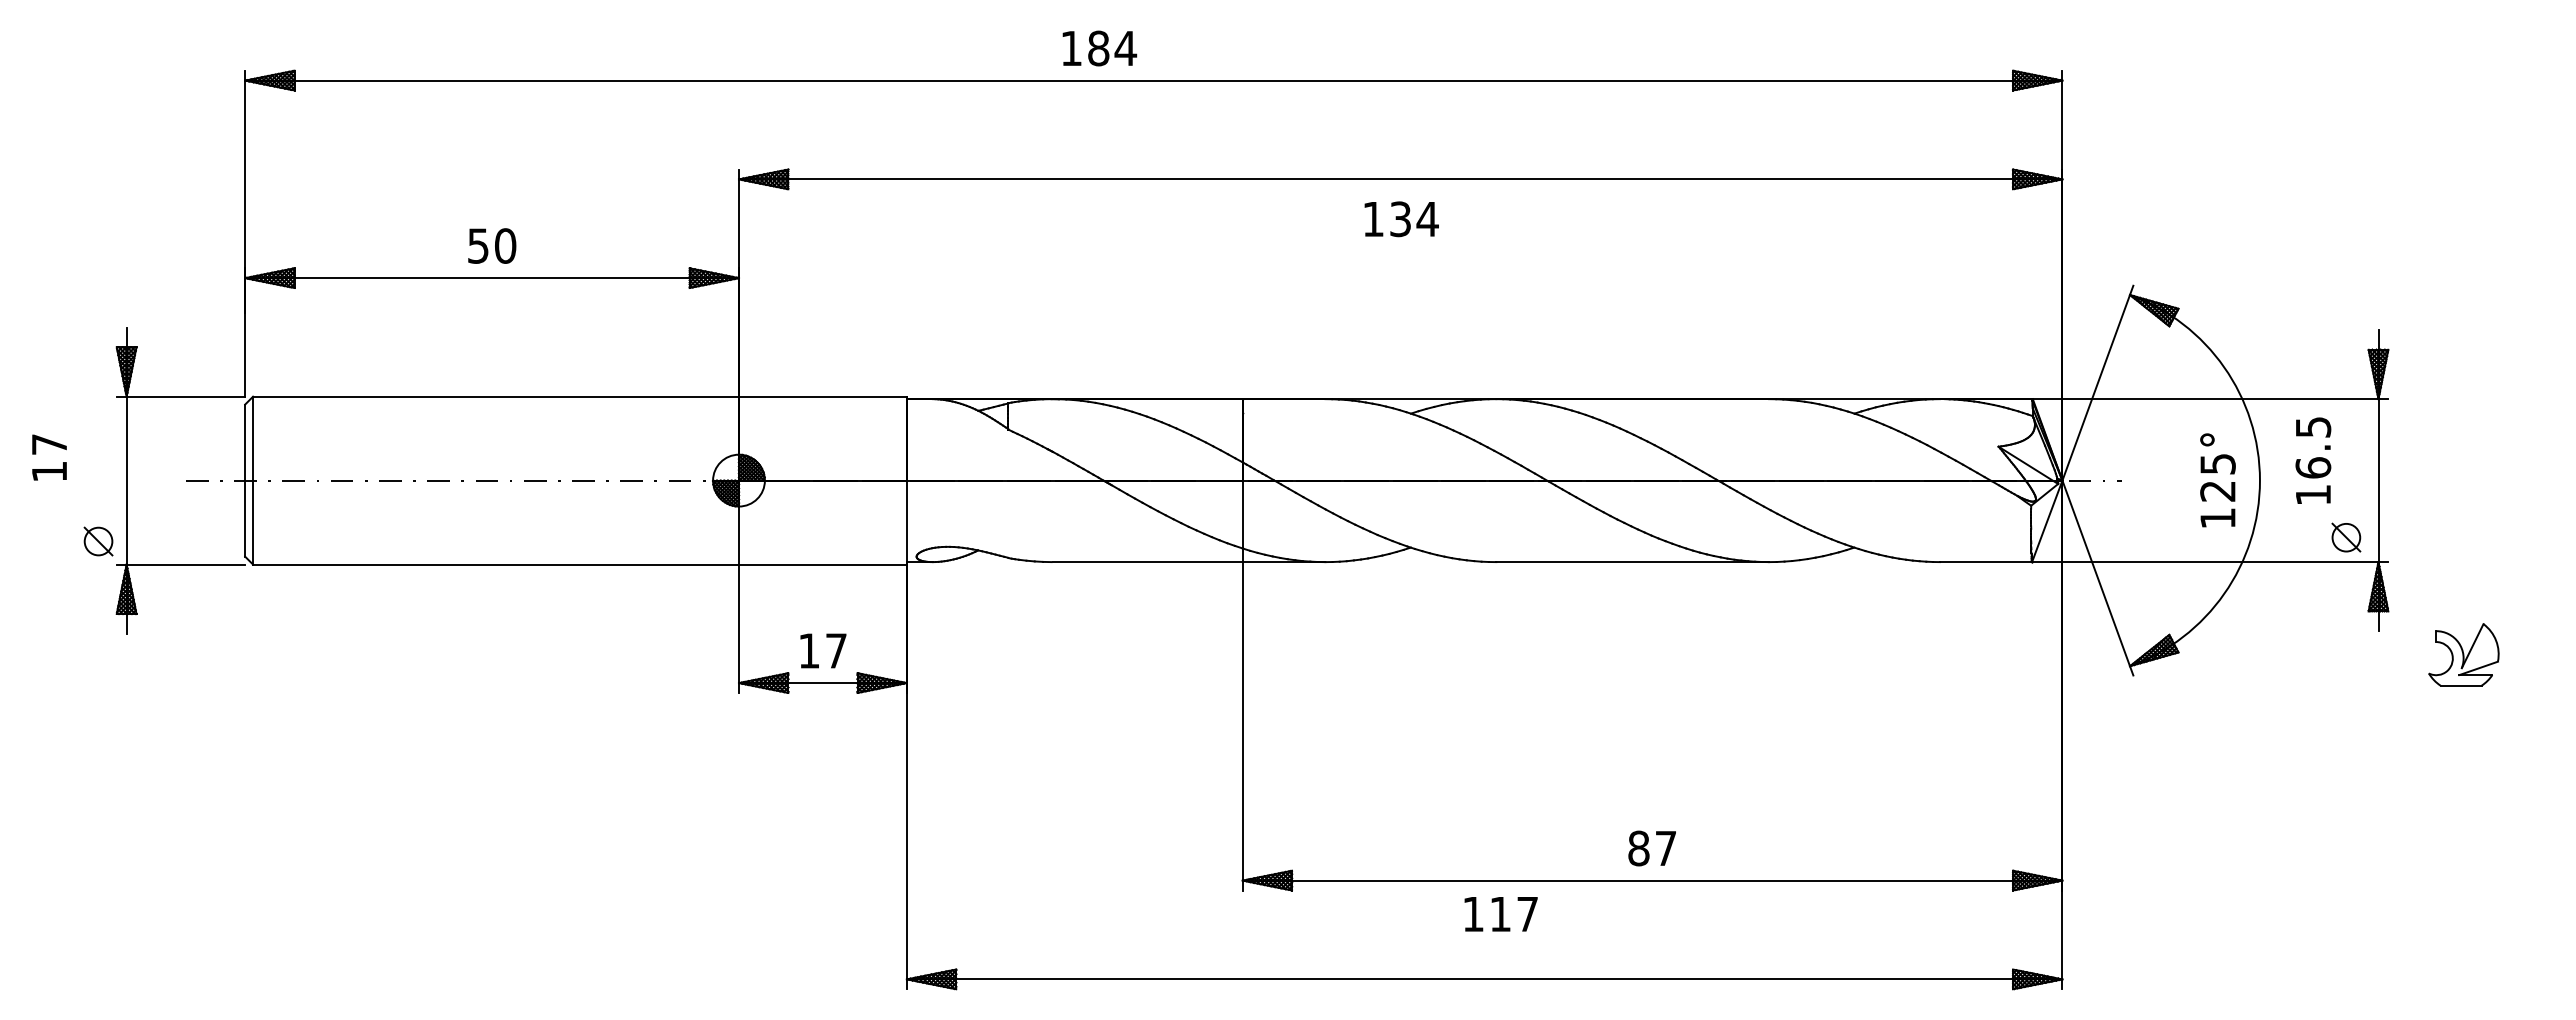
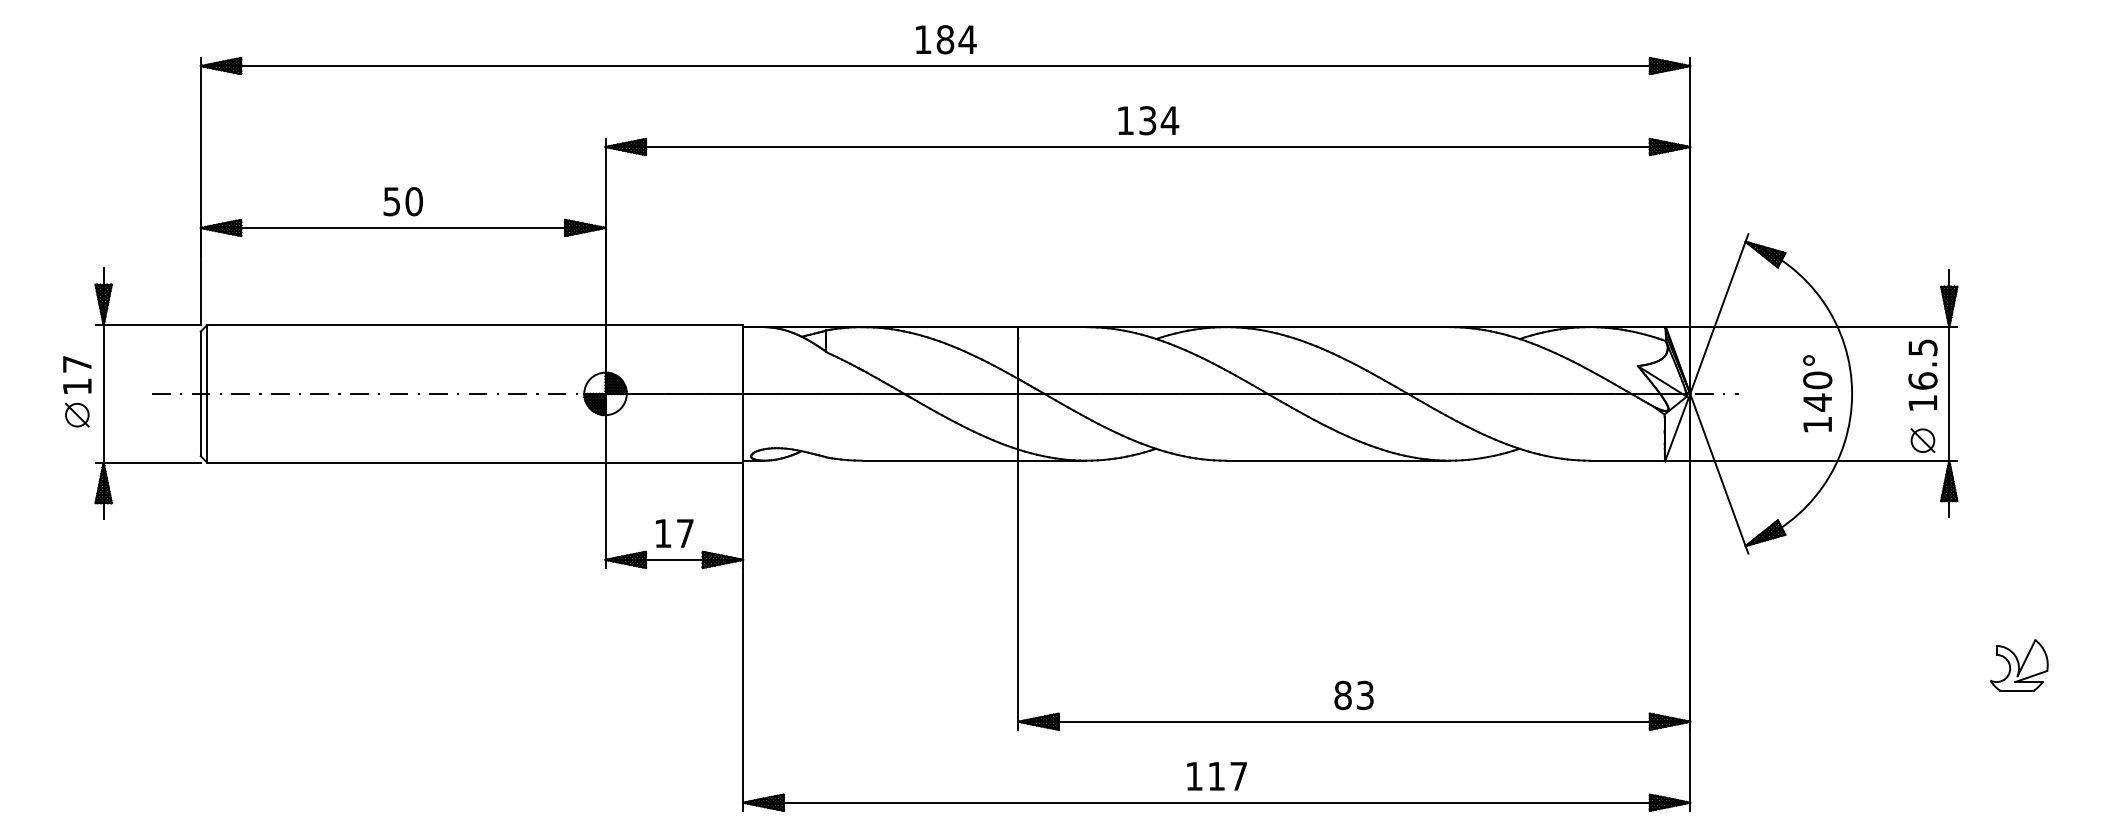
text: (1099, 48) -> (946, 39), moved
text: (1401, 219) -> (1148, 120), moved
text: (49, 457) -> (77, 374), moved
text: (2313, 460) -> (1923, 374), moved
text: (2217, 477) -> (1817, 391), 125° -> 140°
part: (98, 541) -> (77, 415), moved
part: (2463, 654) -> (2018, 665), moved
text: (1665, 848) -> (1364, 695), 87 -> 83
text: (1500, 914) -> (1216, 776), moved

